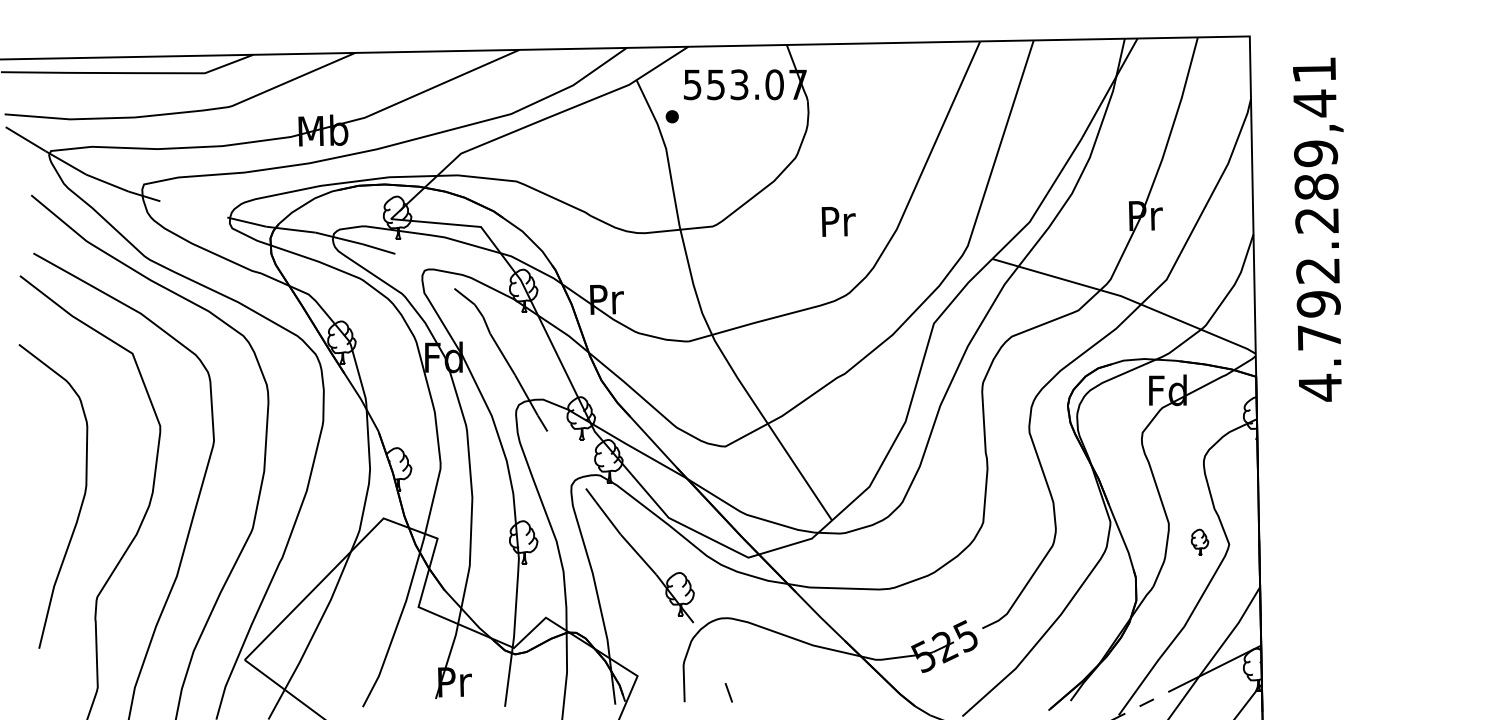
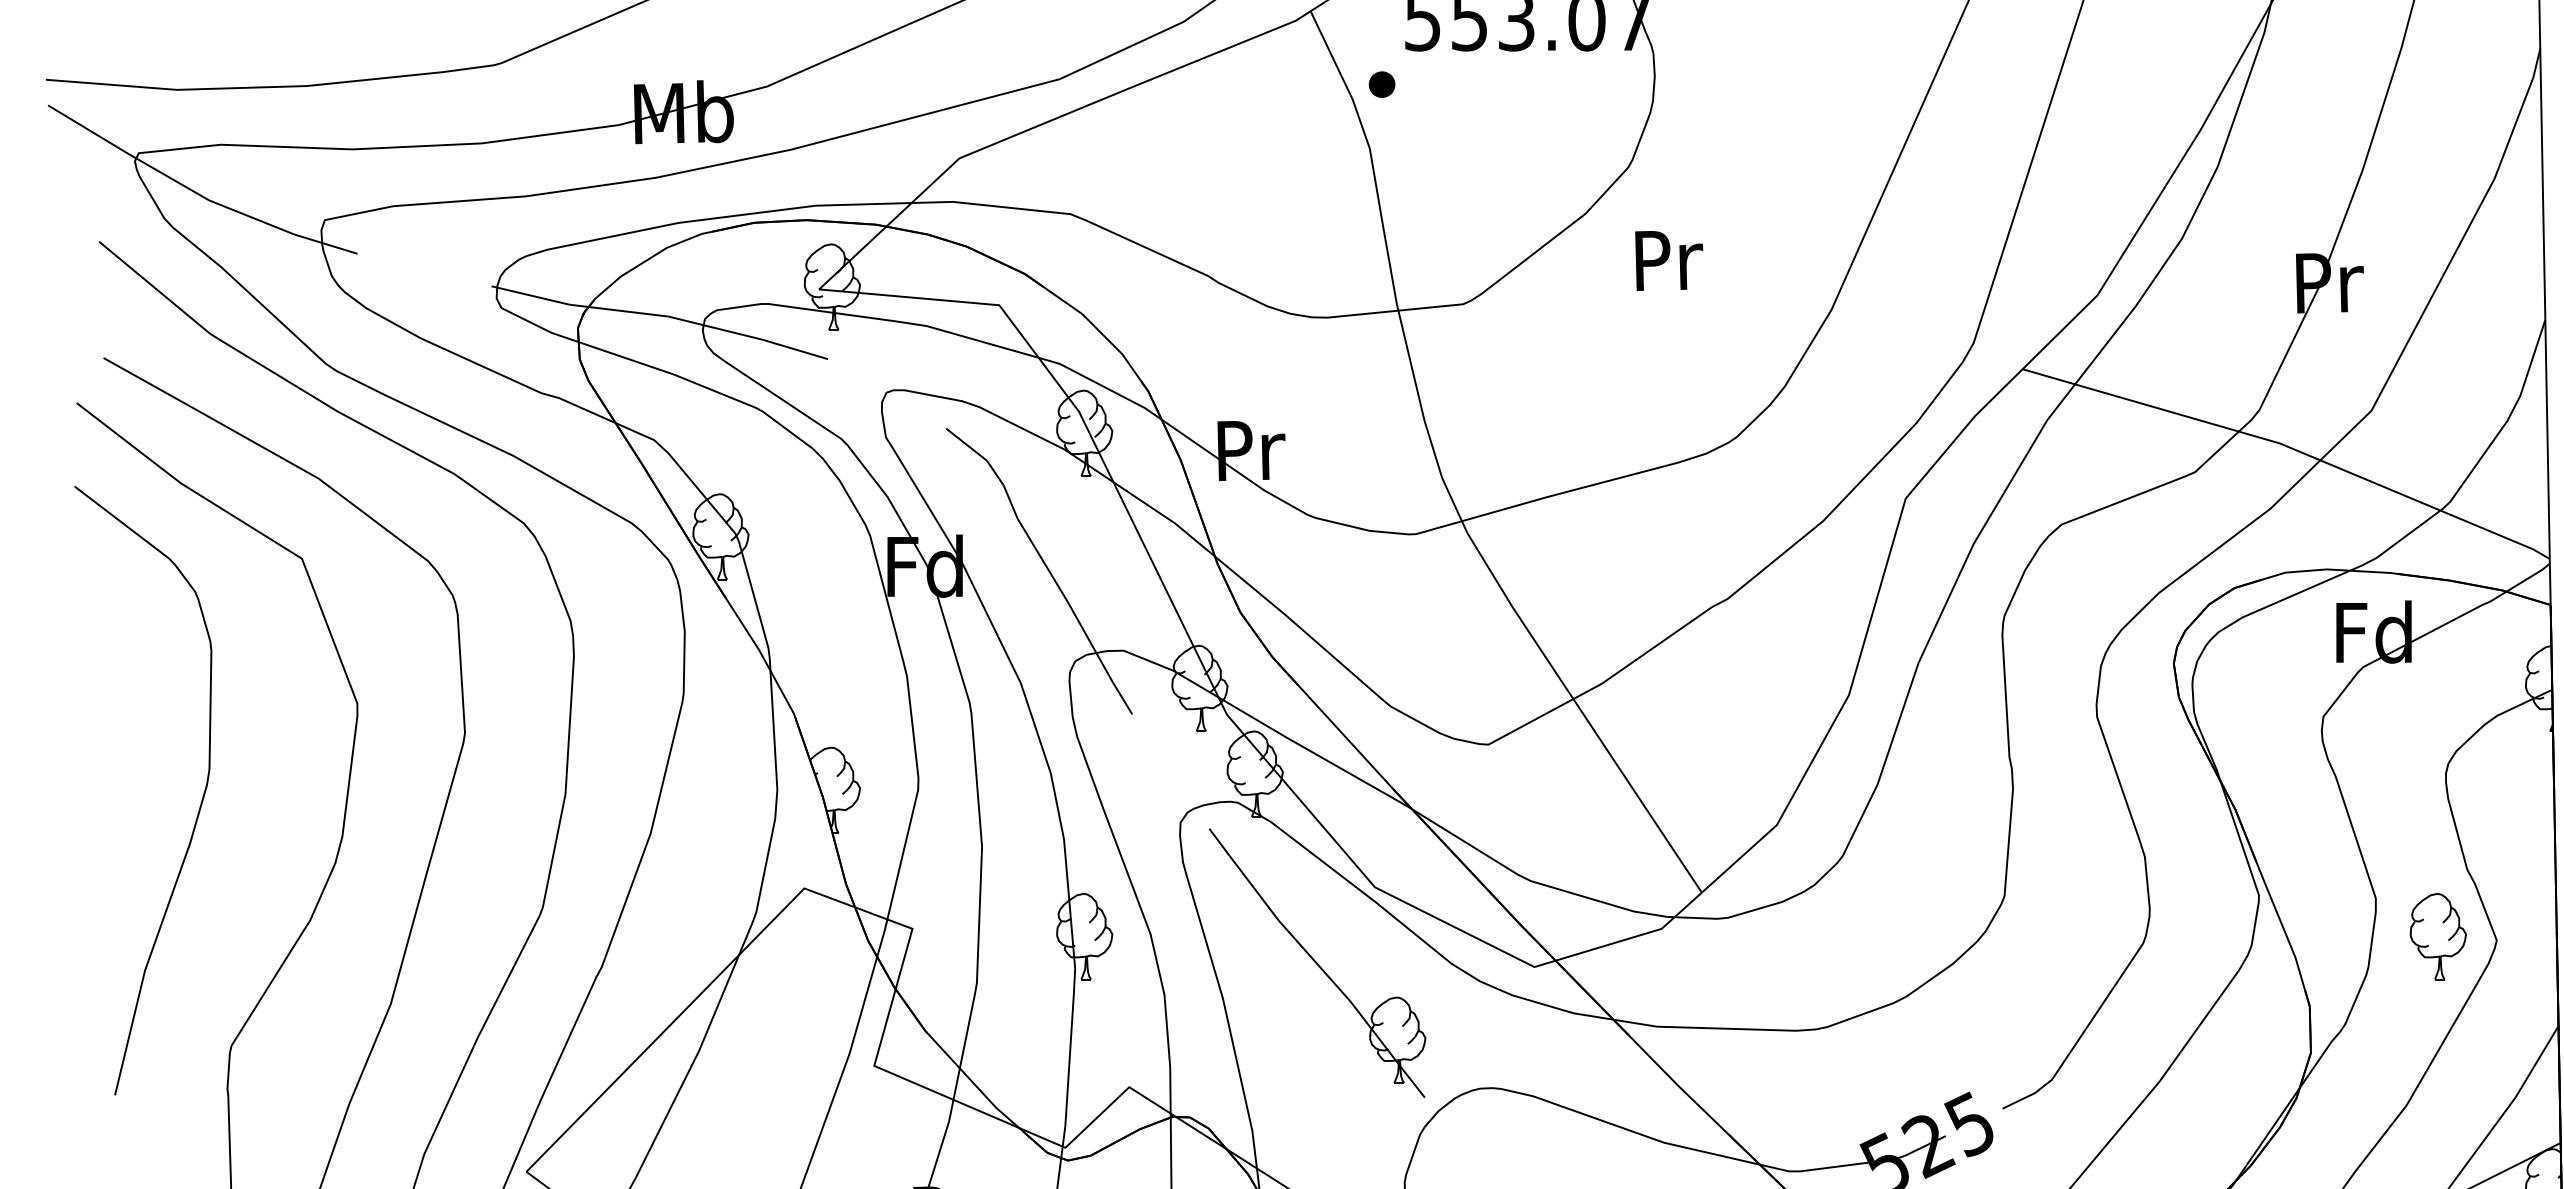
text: (838, 221) -> (1668, 260), moved
curve: (81, 501) -> (199, 800), moved
part: (1199, 542) -> (2437, 936), size x1.67

